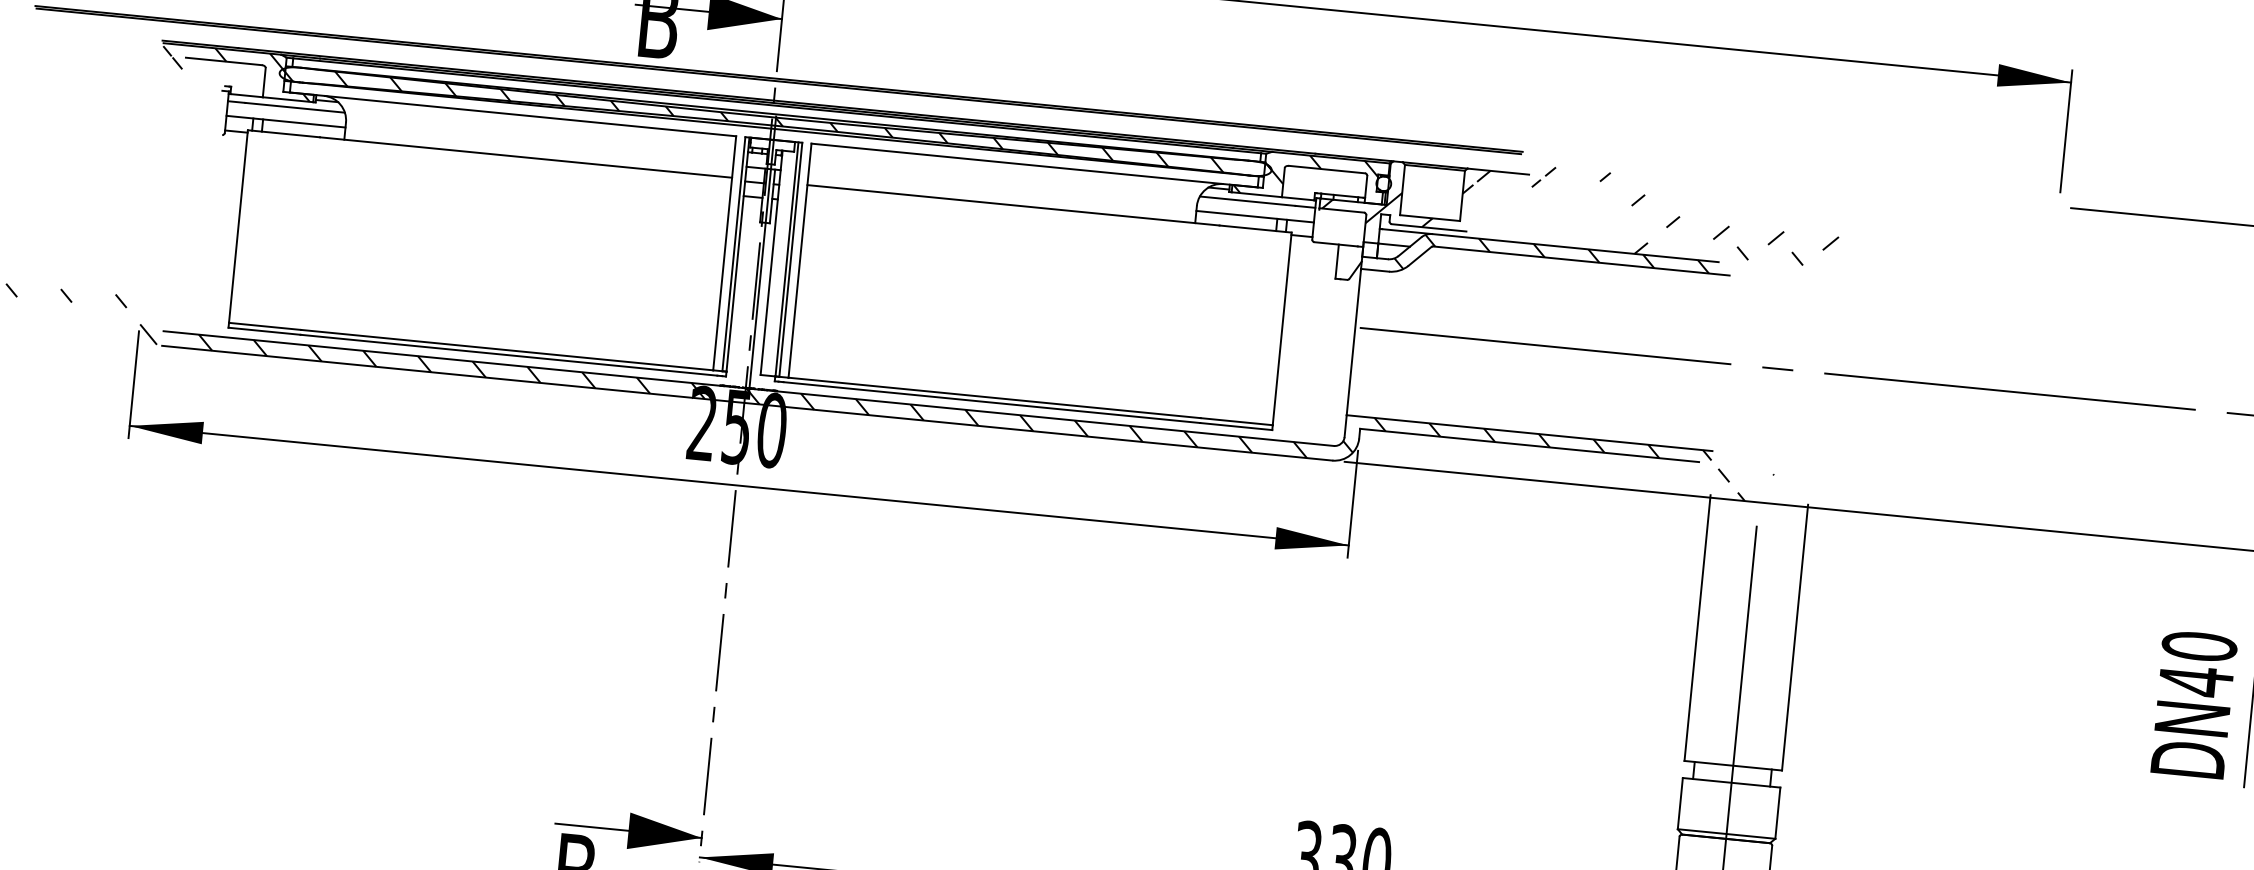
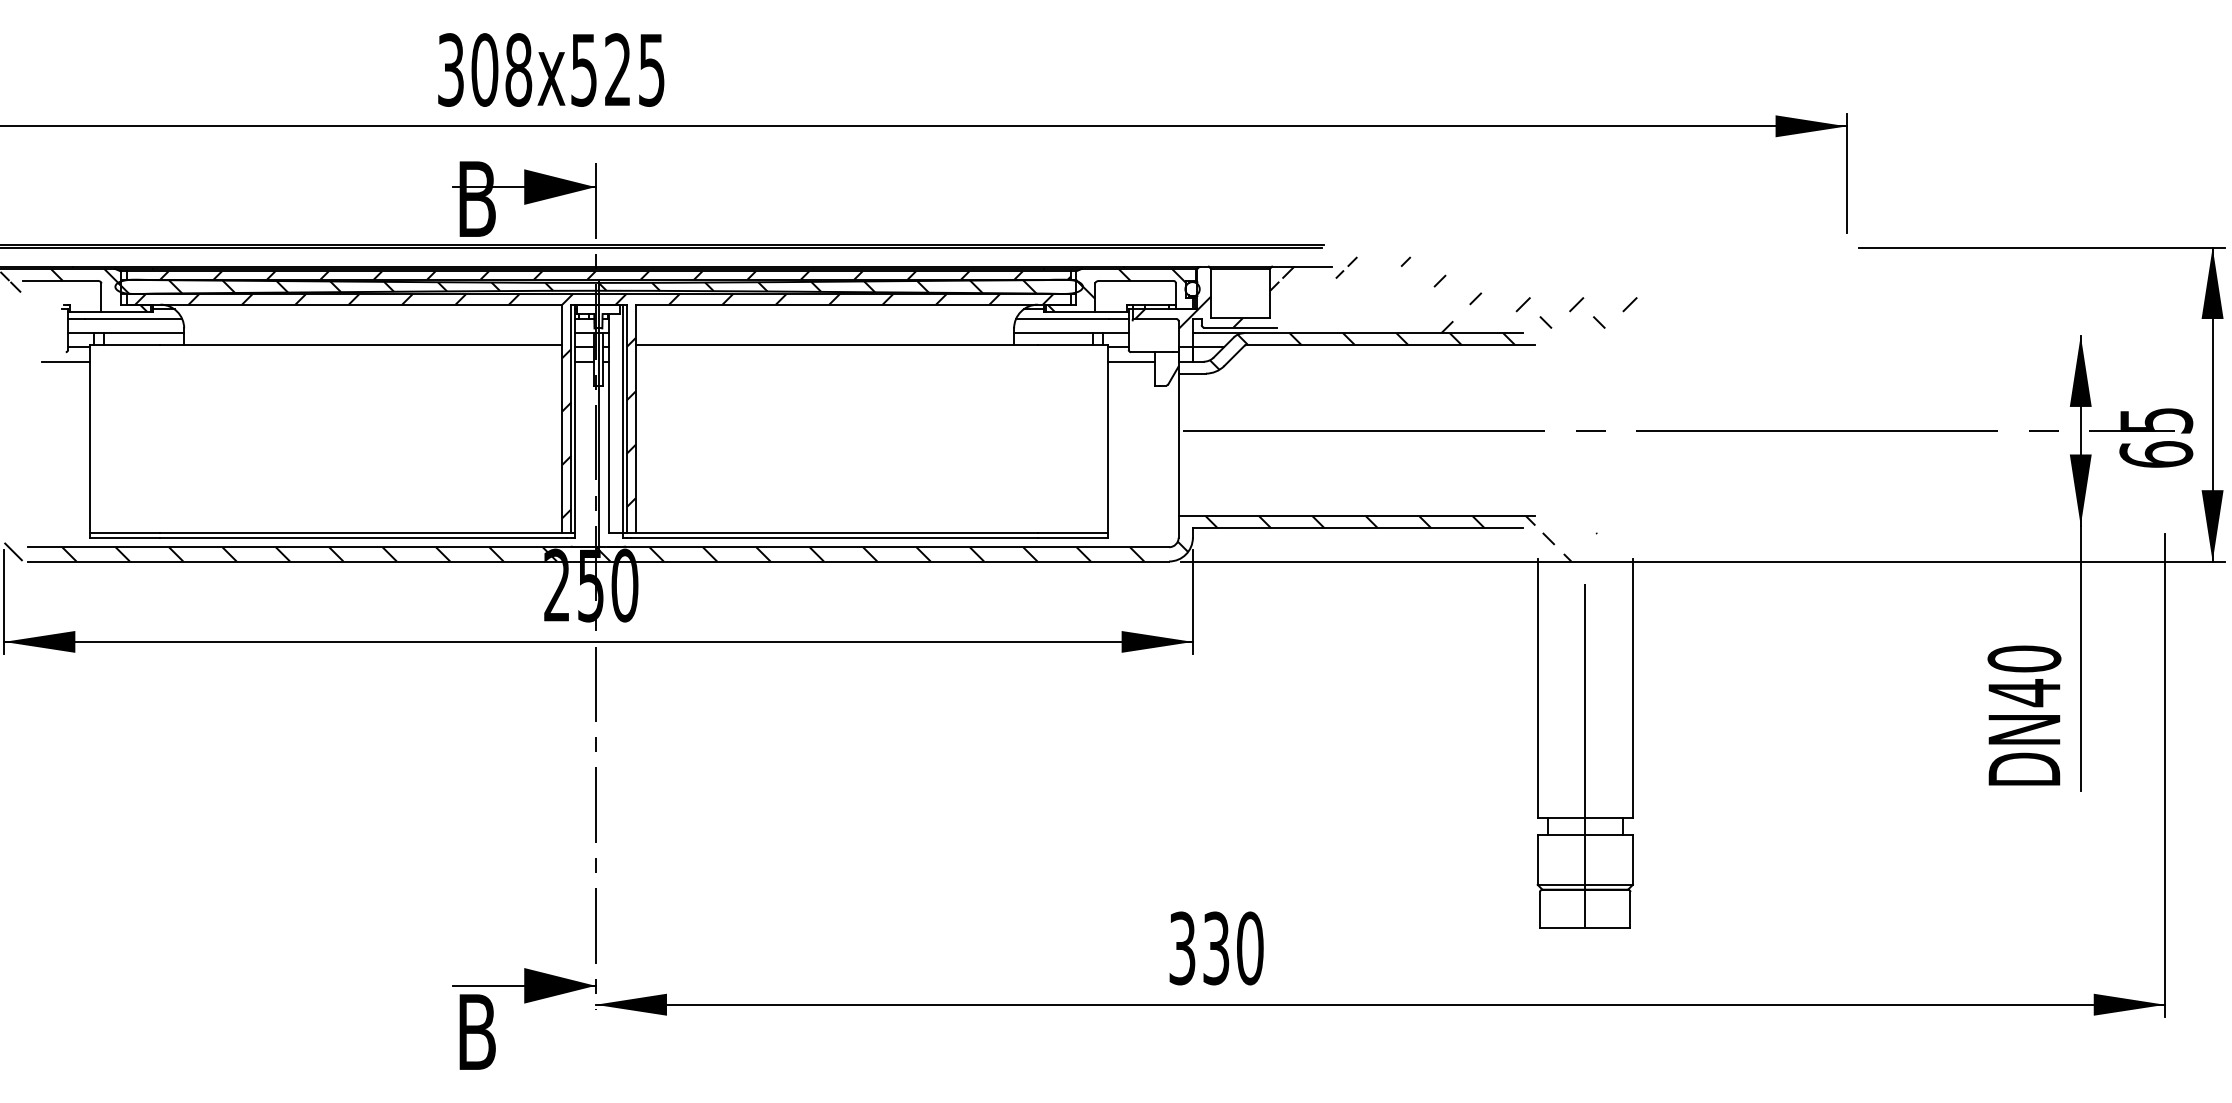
hatch: (793, 111) -> (615, 275), added
line: (220, 144) -> (65, 361), added
hatch: (758, 242) -> (594, 405), added
line: (1313, 251) -> (1131, 361), added

